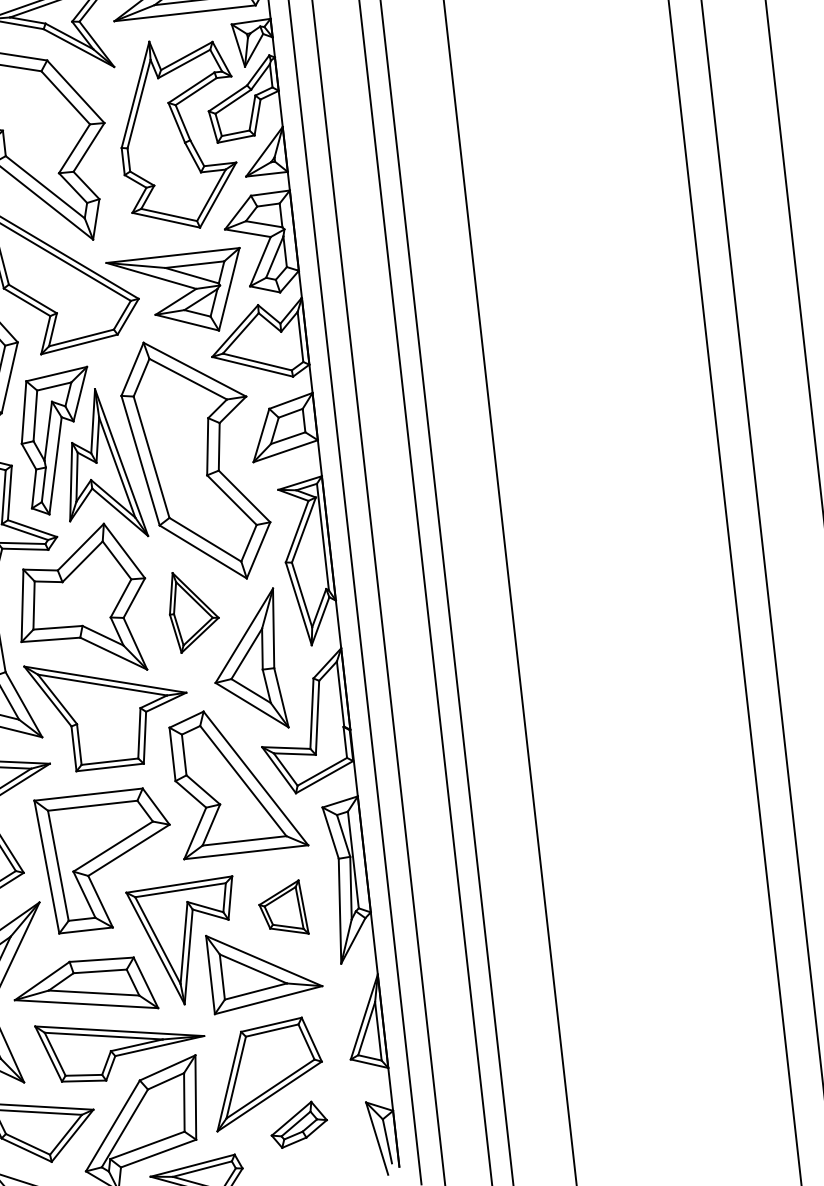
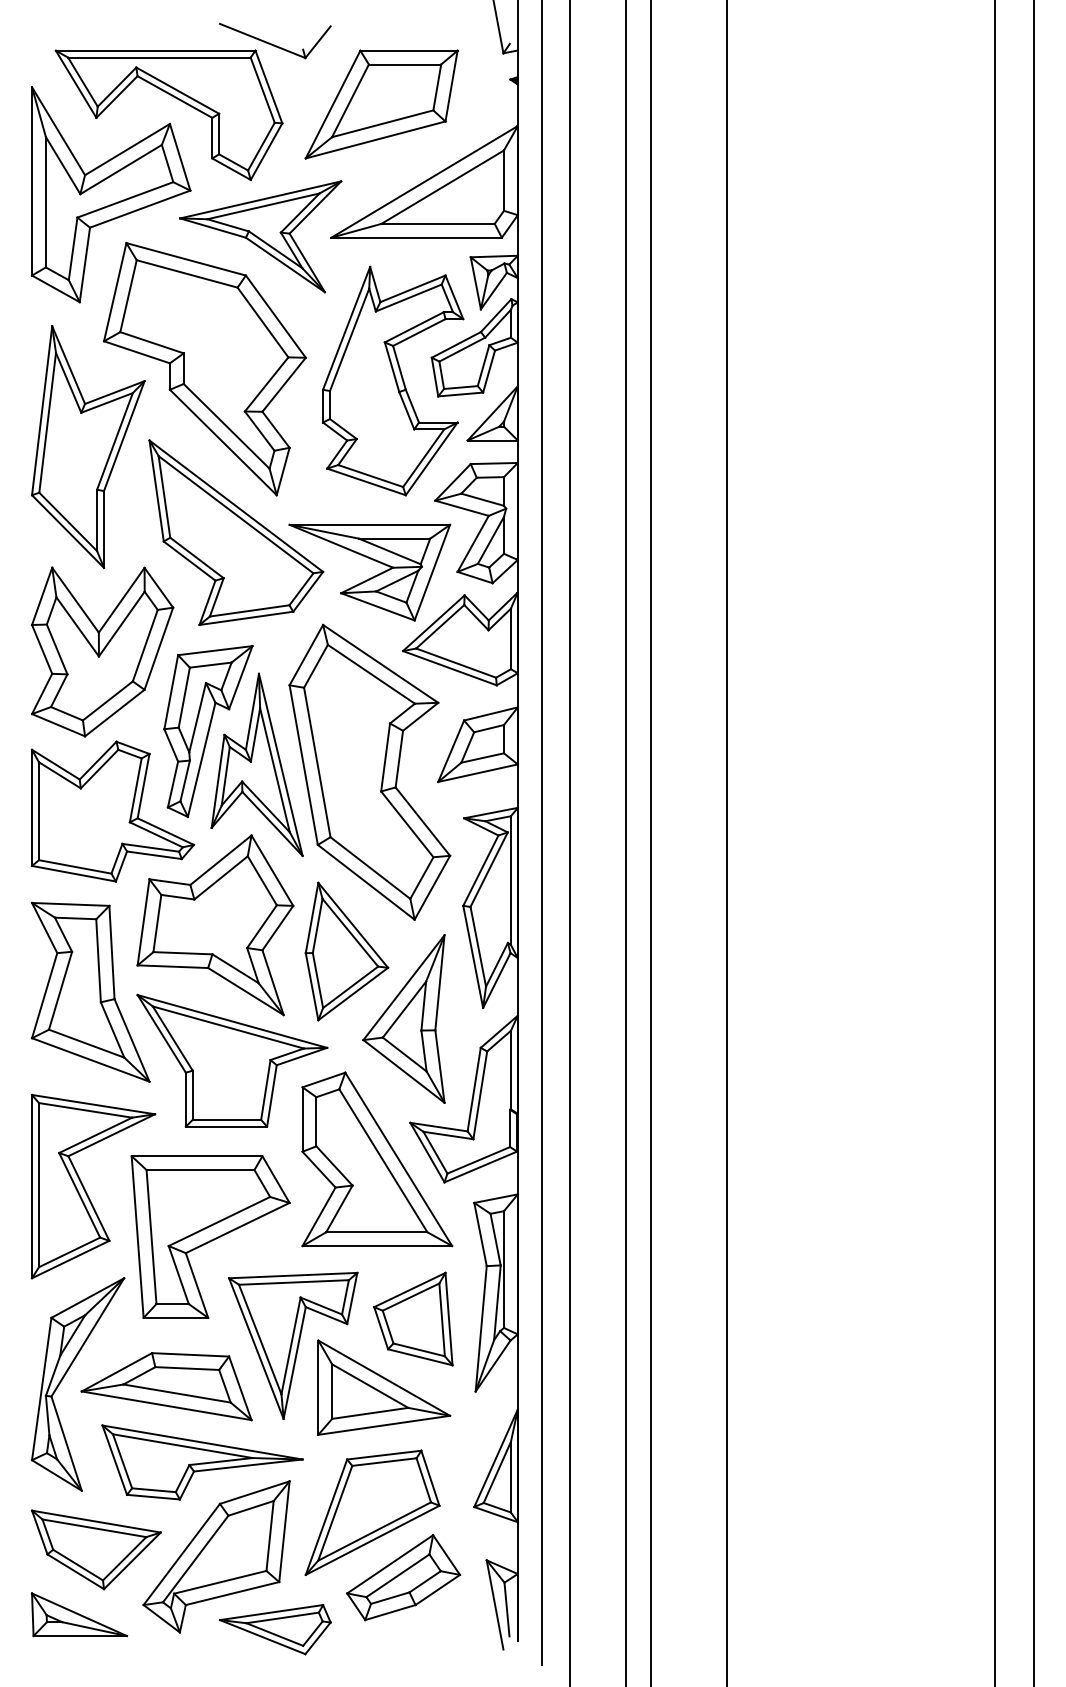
part: (193, 611) -> (346, 951), size x1.43
part: (282, 908) -> (413, 1318), size x1.43
part: (298, 1124) -> (403, 1577), size x1.67

